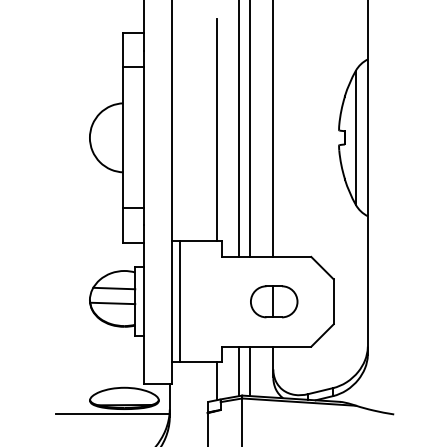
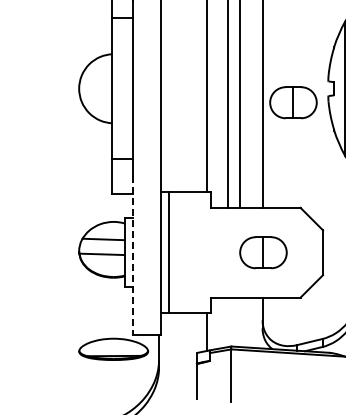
part: (304, 151) -> (293, 102), added
line: (143, 304) -> (132, 255), solid -> dashed
line: (238, 371) -> (227, 322), removed
line: (250, 371) -> (239, 322), removed
line: (112, 414) -> (101, 365), removed

